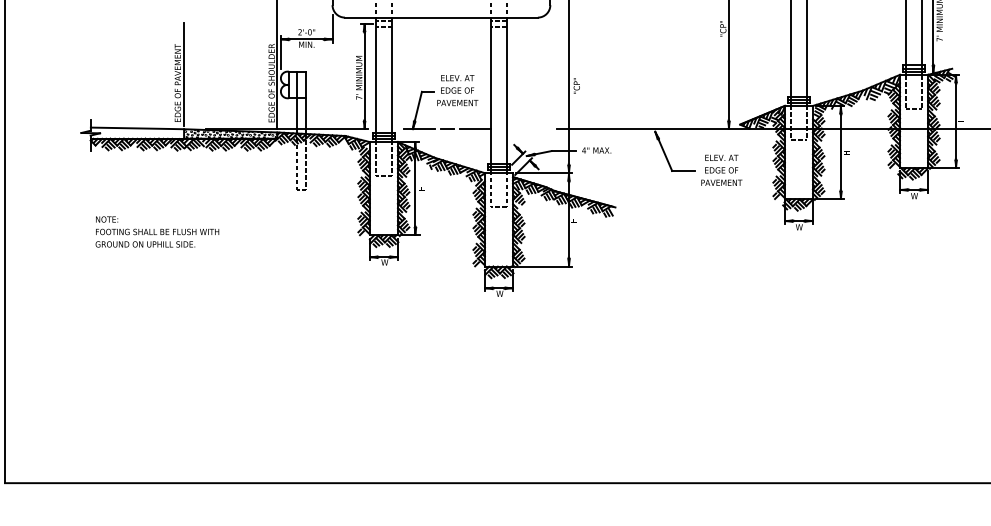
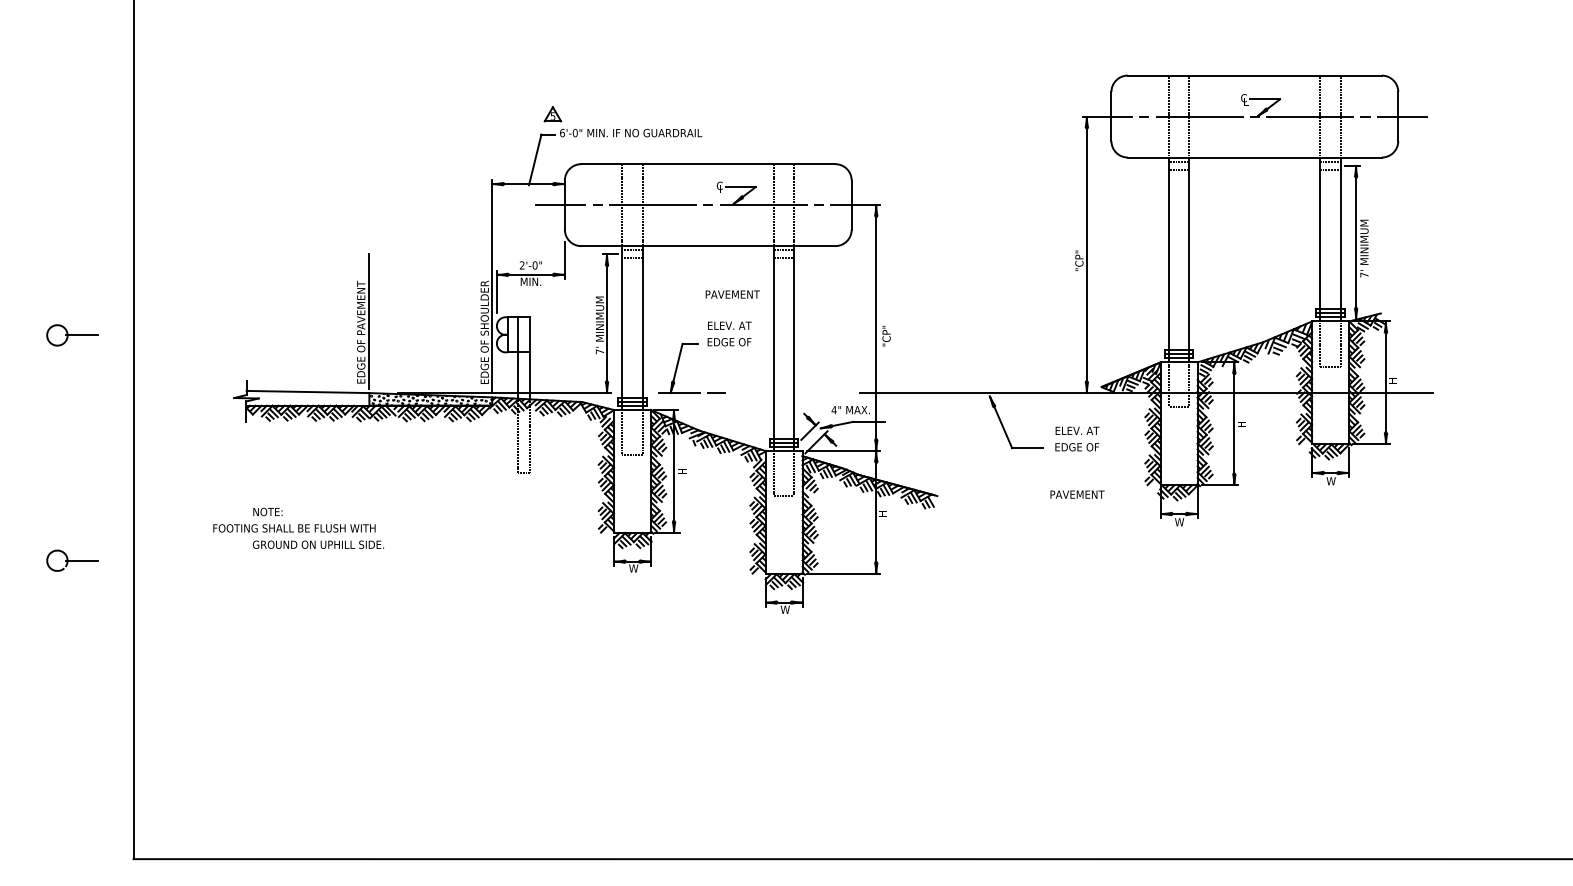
text: (457, 102) -> (732, 294), moved
line: (475, 129) -> (752, 393), removed
text: (596, 150) -> (850, 410), moved
text: (721, 182) -> (1077, 494), moved
text: (157, 232) -> (294, 528), moved

